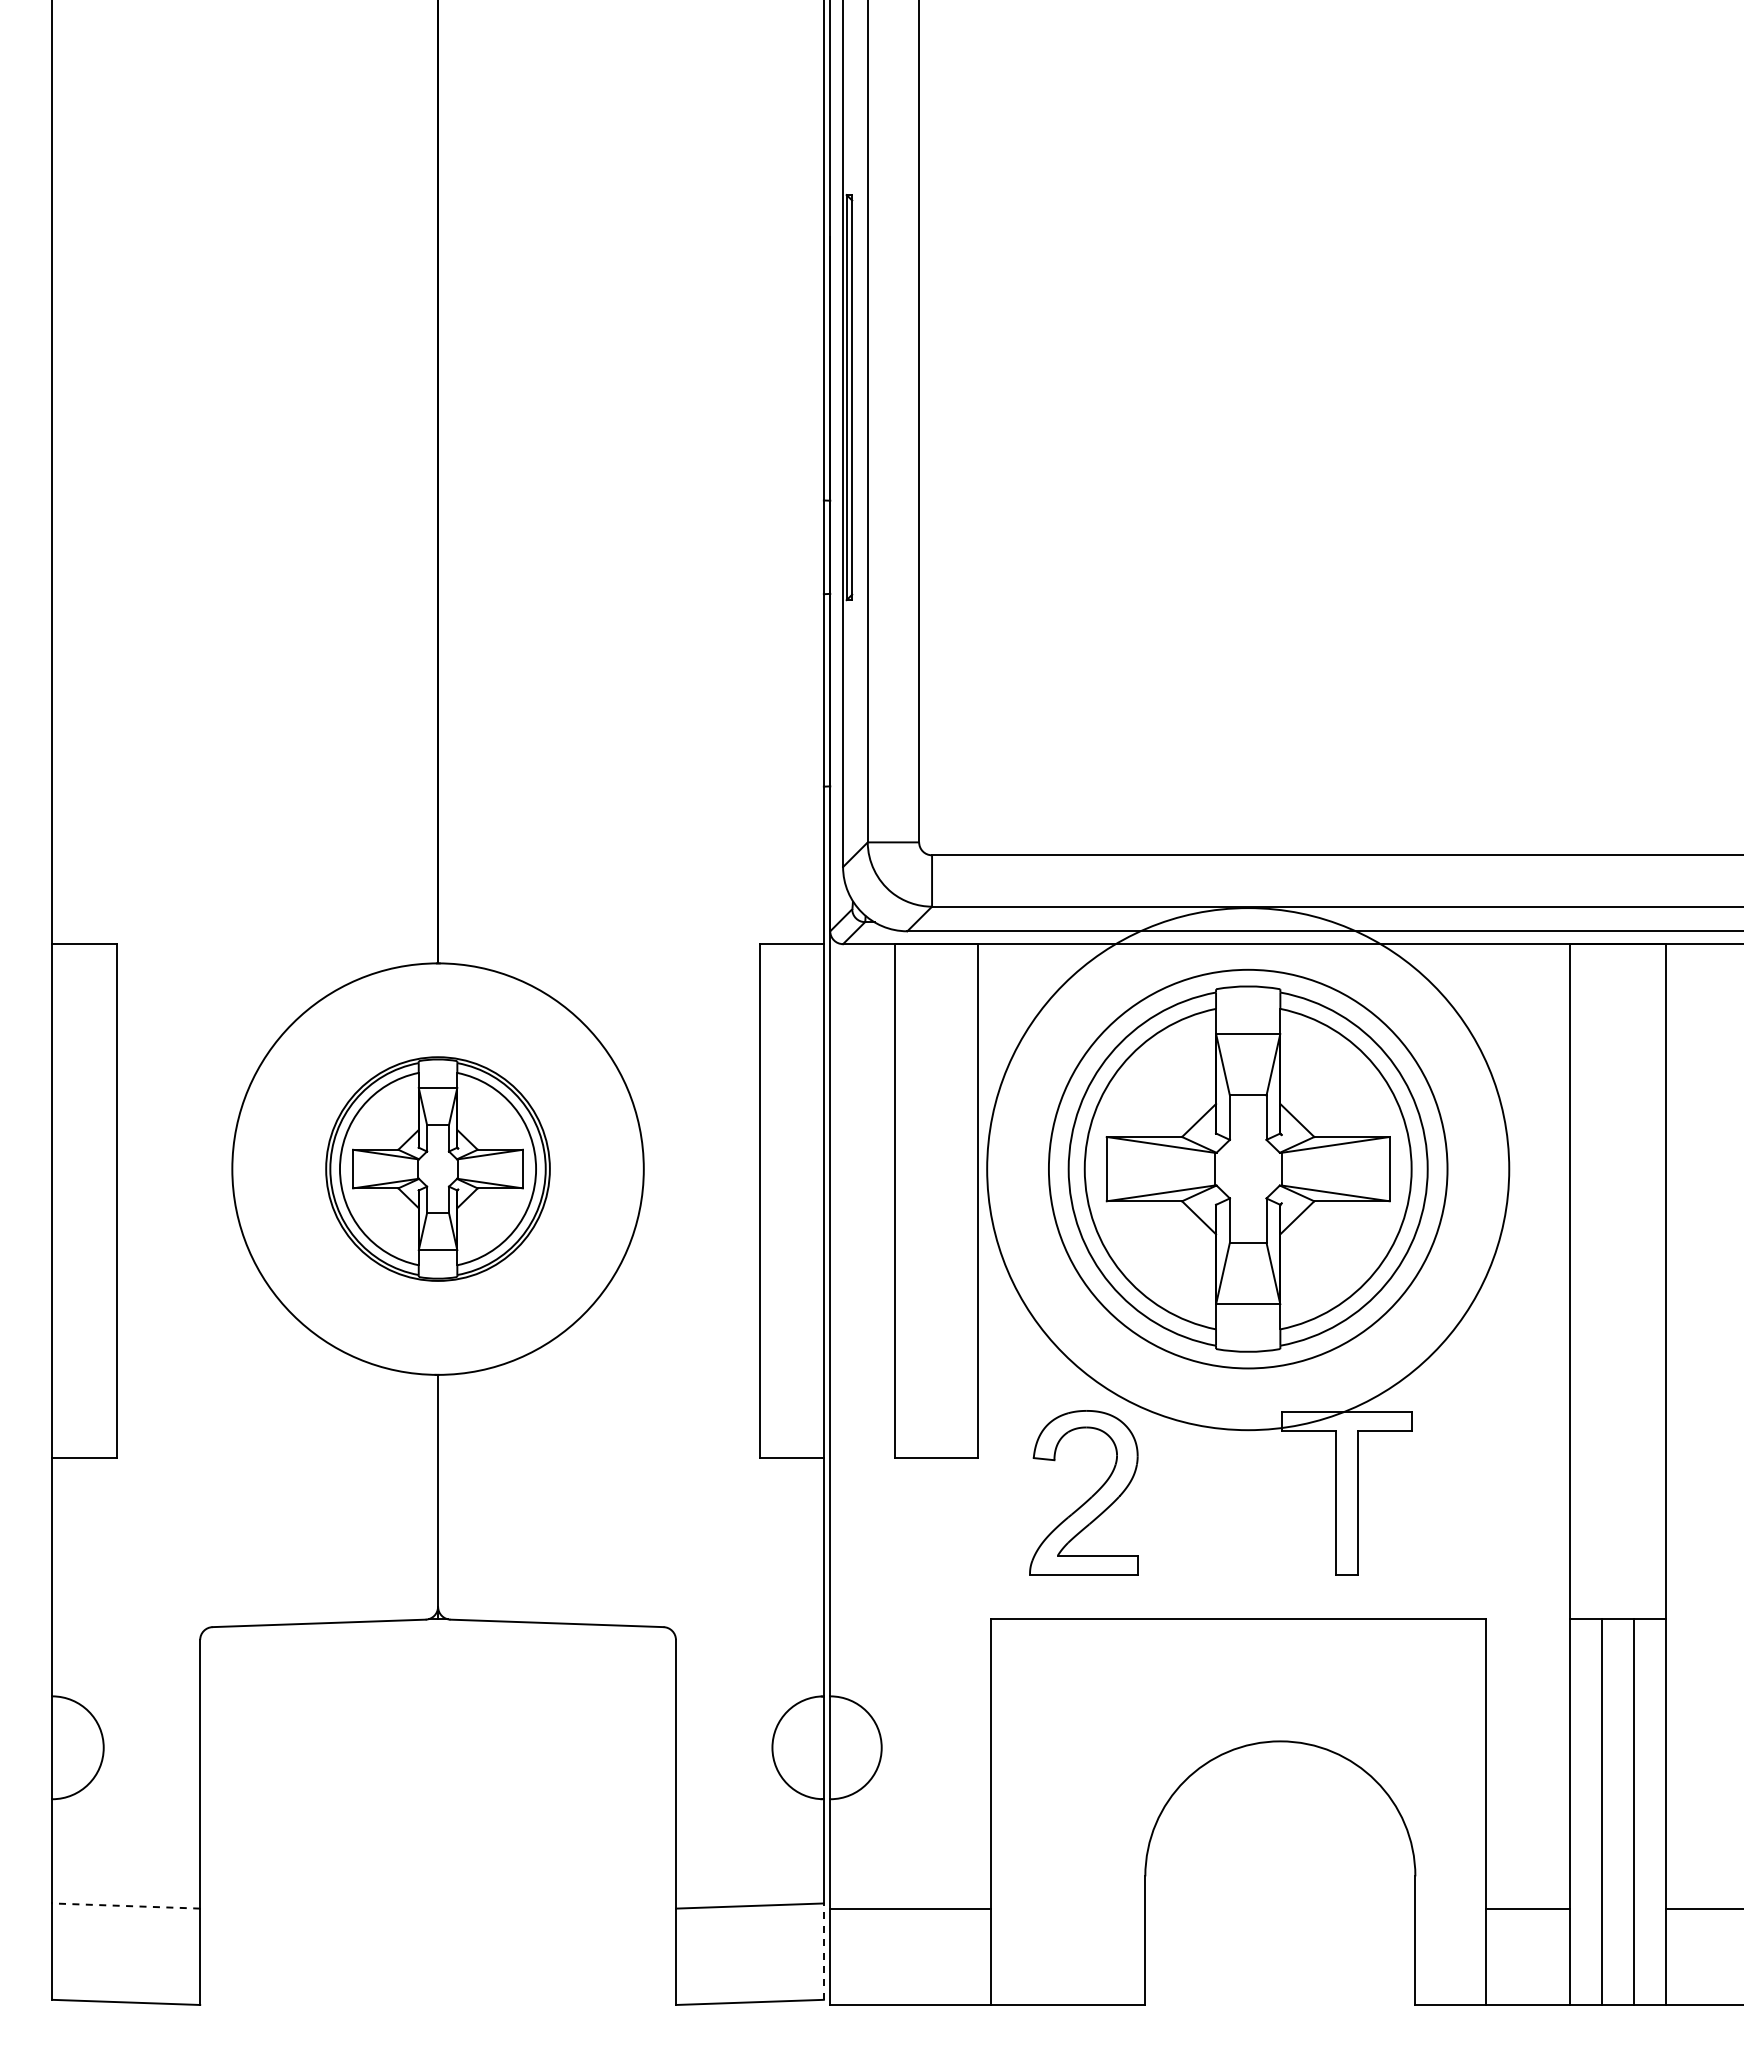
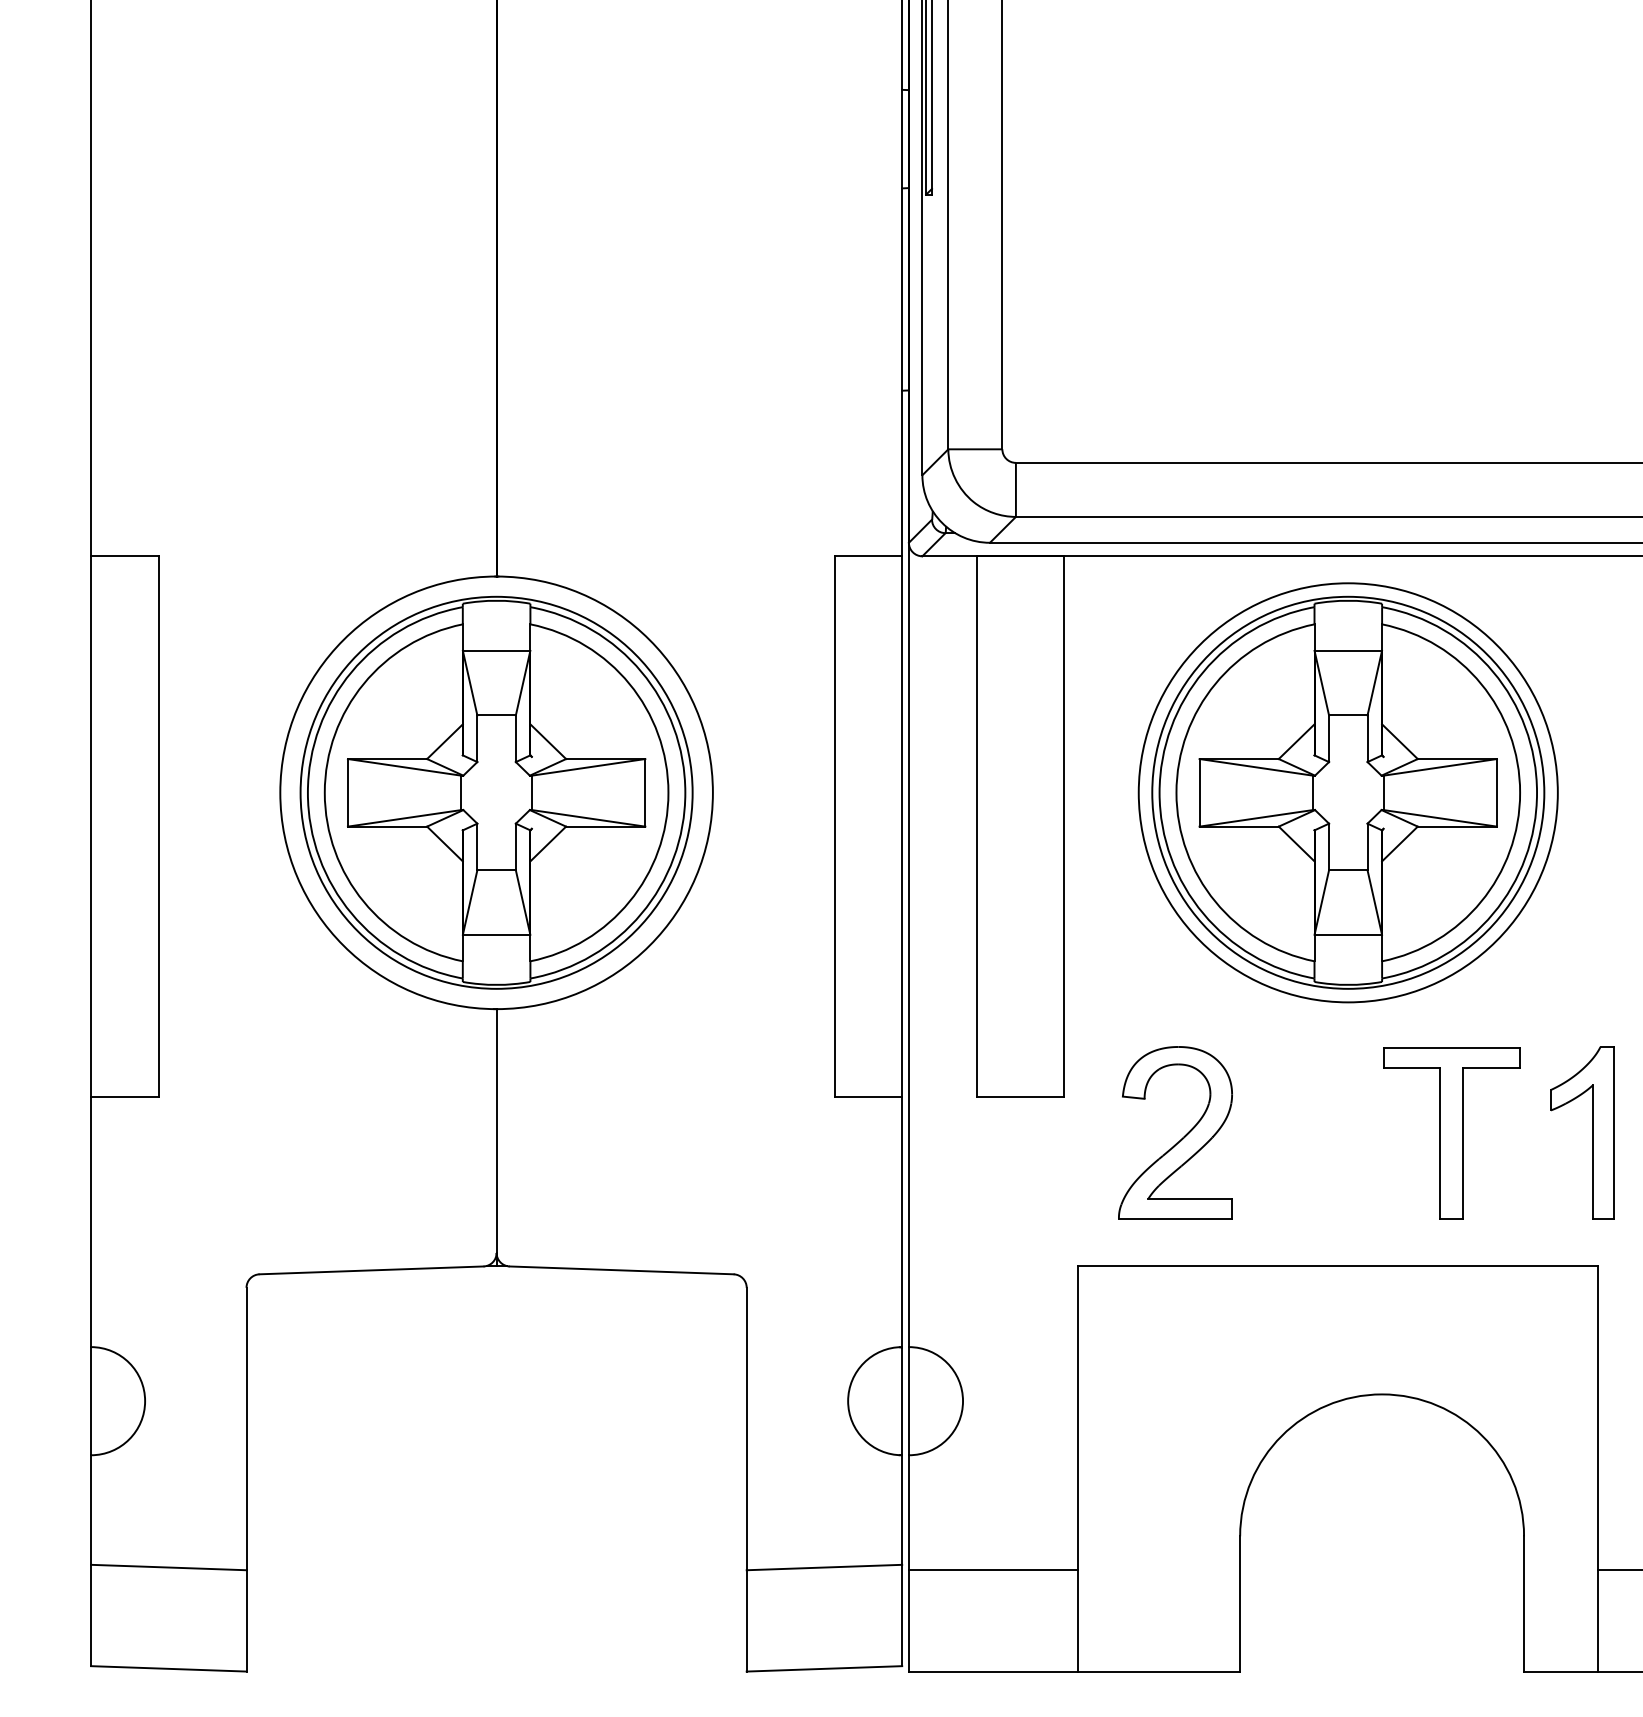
part: (437, 1168) -> (496, 792), size x1.67
circle: (1247, 1168) -> (1347, 792), size x0.71
part: (1480, 1492) -> (1592, 1132), added
line: (126, 1906) -> (169, 1568), dashed -> solid
line: (823, 1951) -> (901, 1615), dashed -> solid

